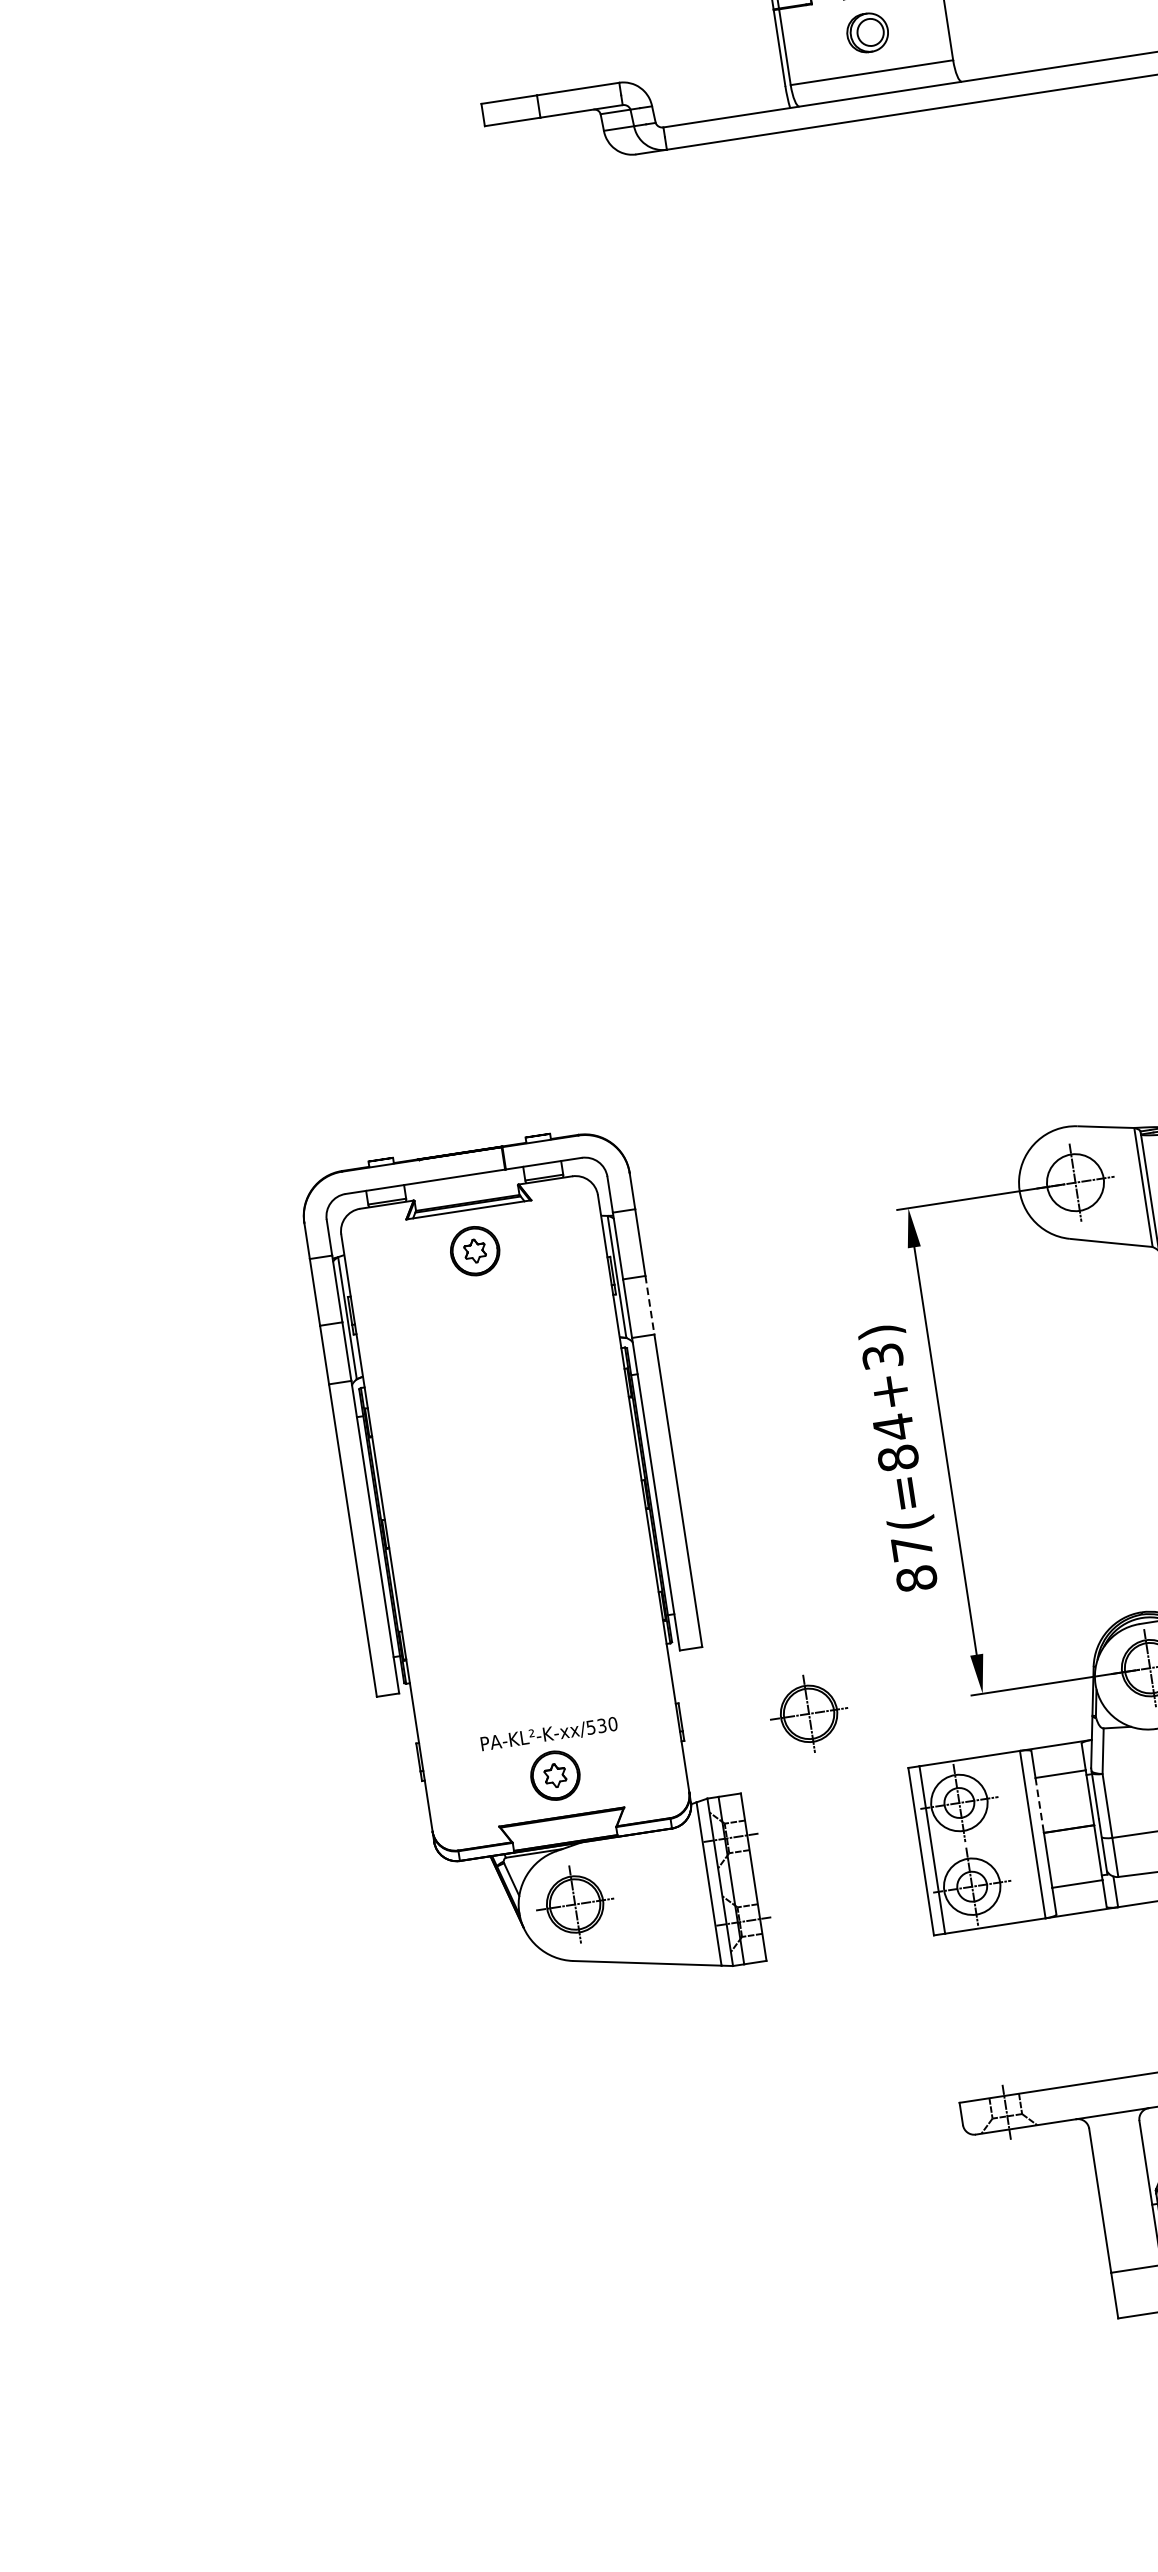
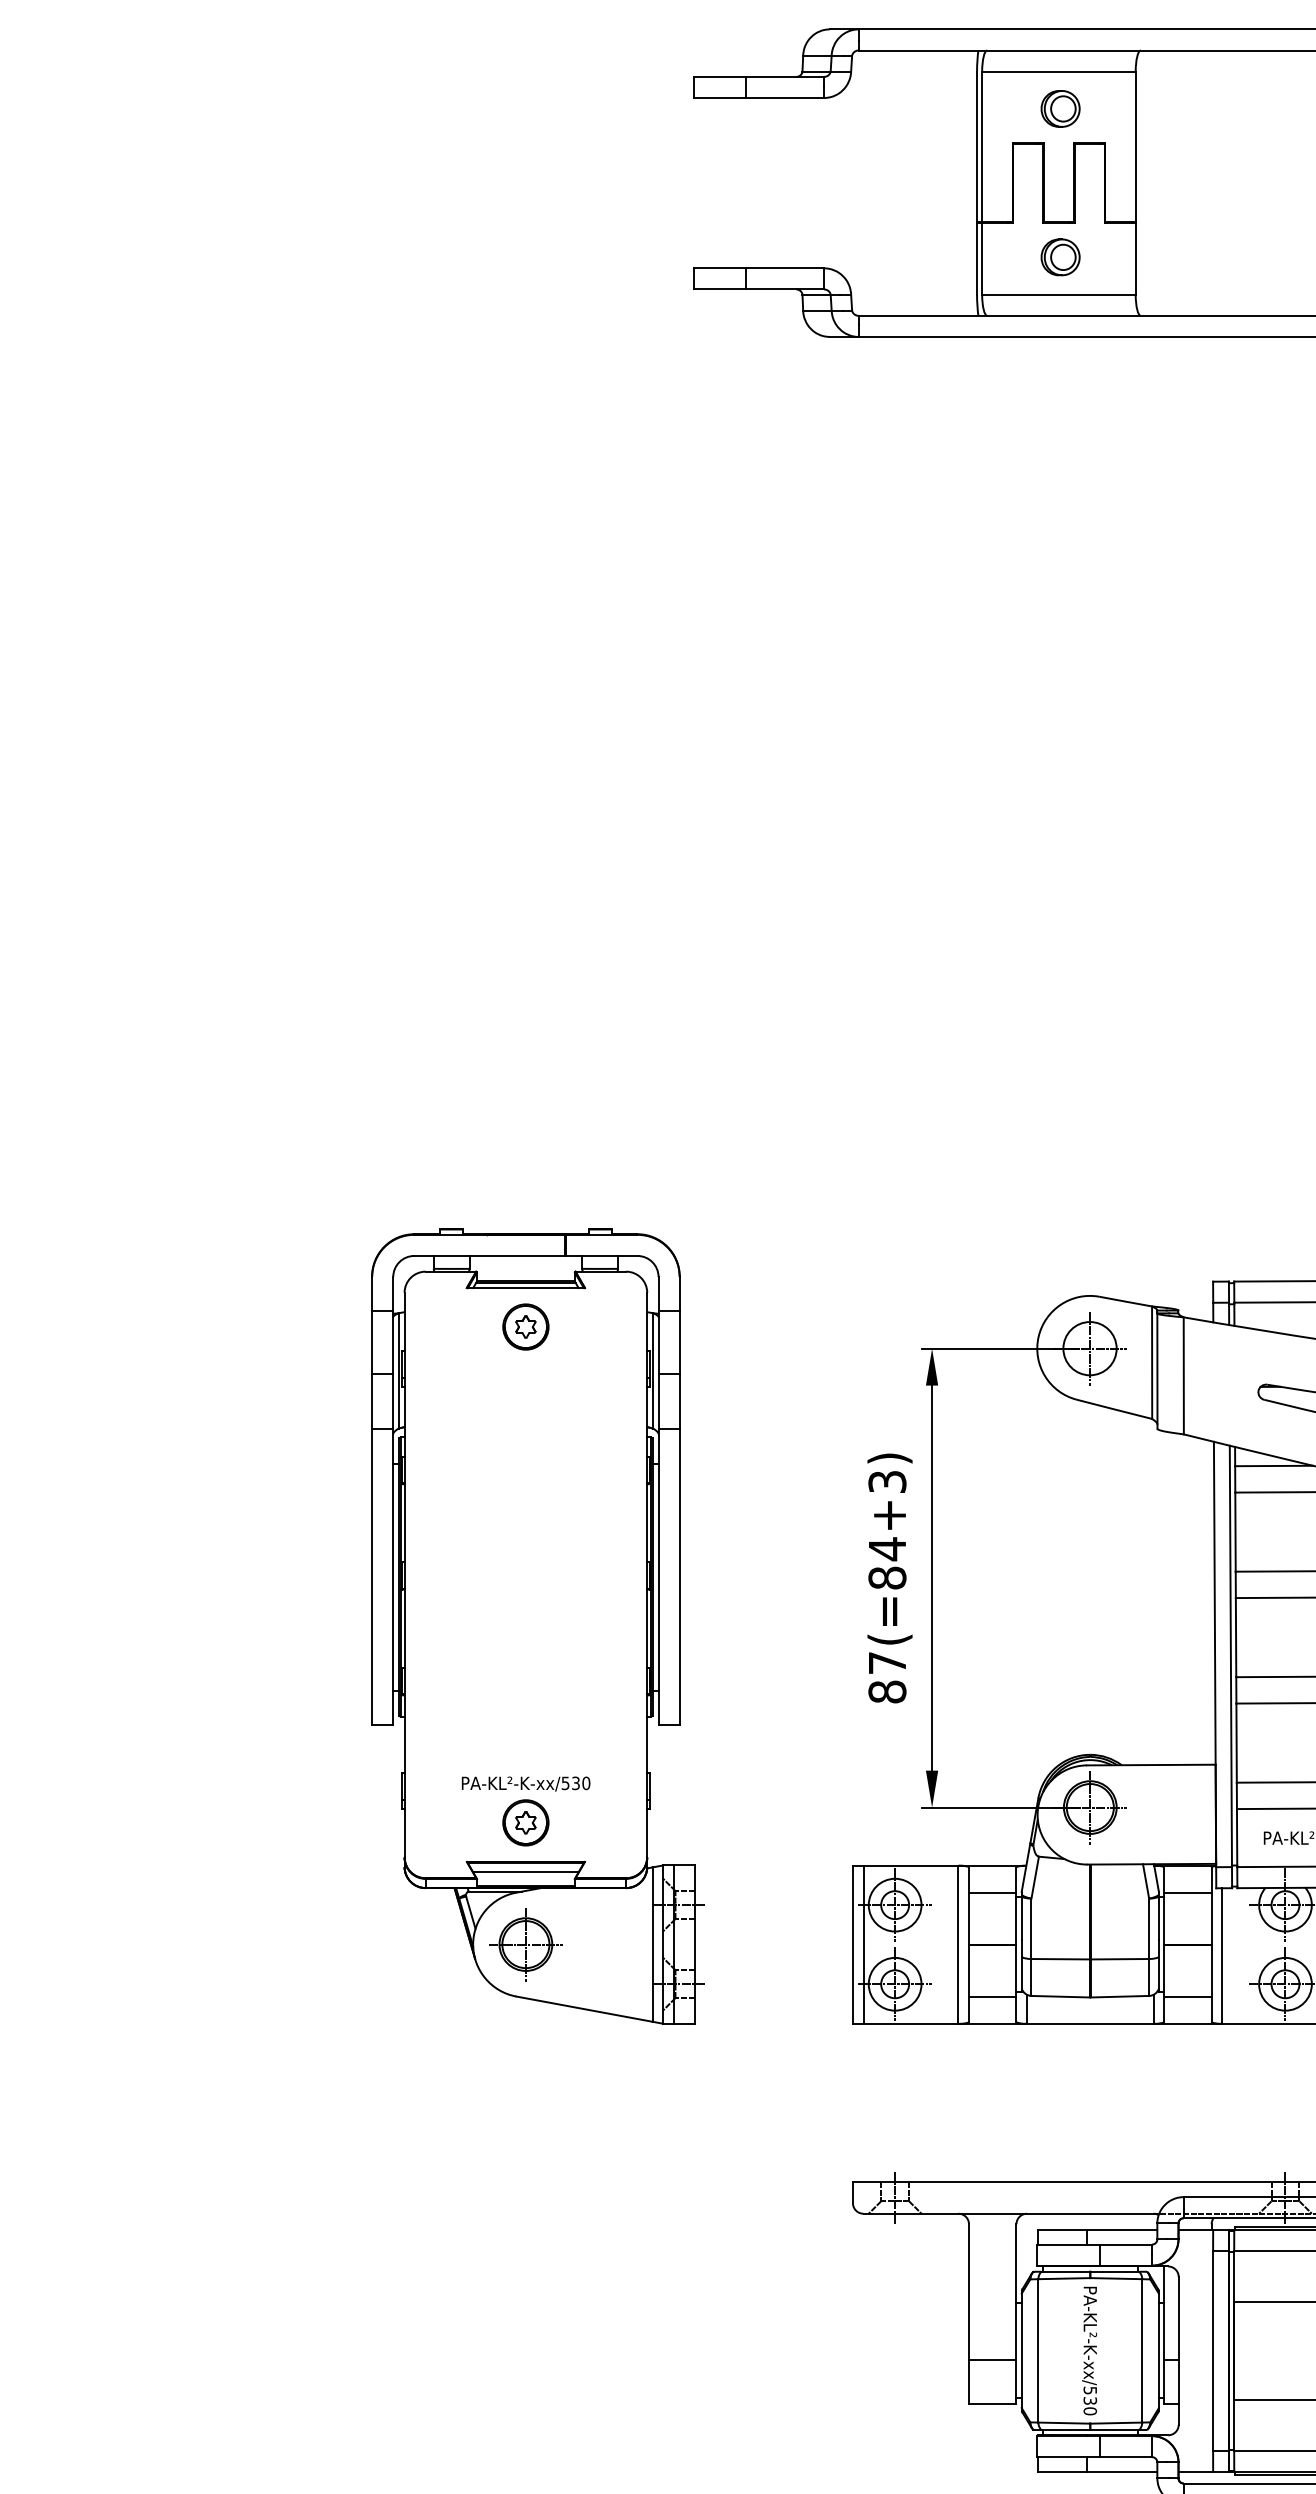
line: (649, 1305) -> (679, 1401), dashed -> solid
part: (808, 1713) -> (768, 1801), removed
line: (1040, 1805) -> (969, 1918), dashed -> solid
line: (563, 1828) -> (525, 1872), added

